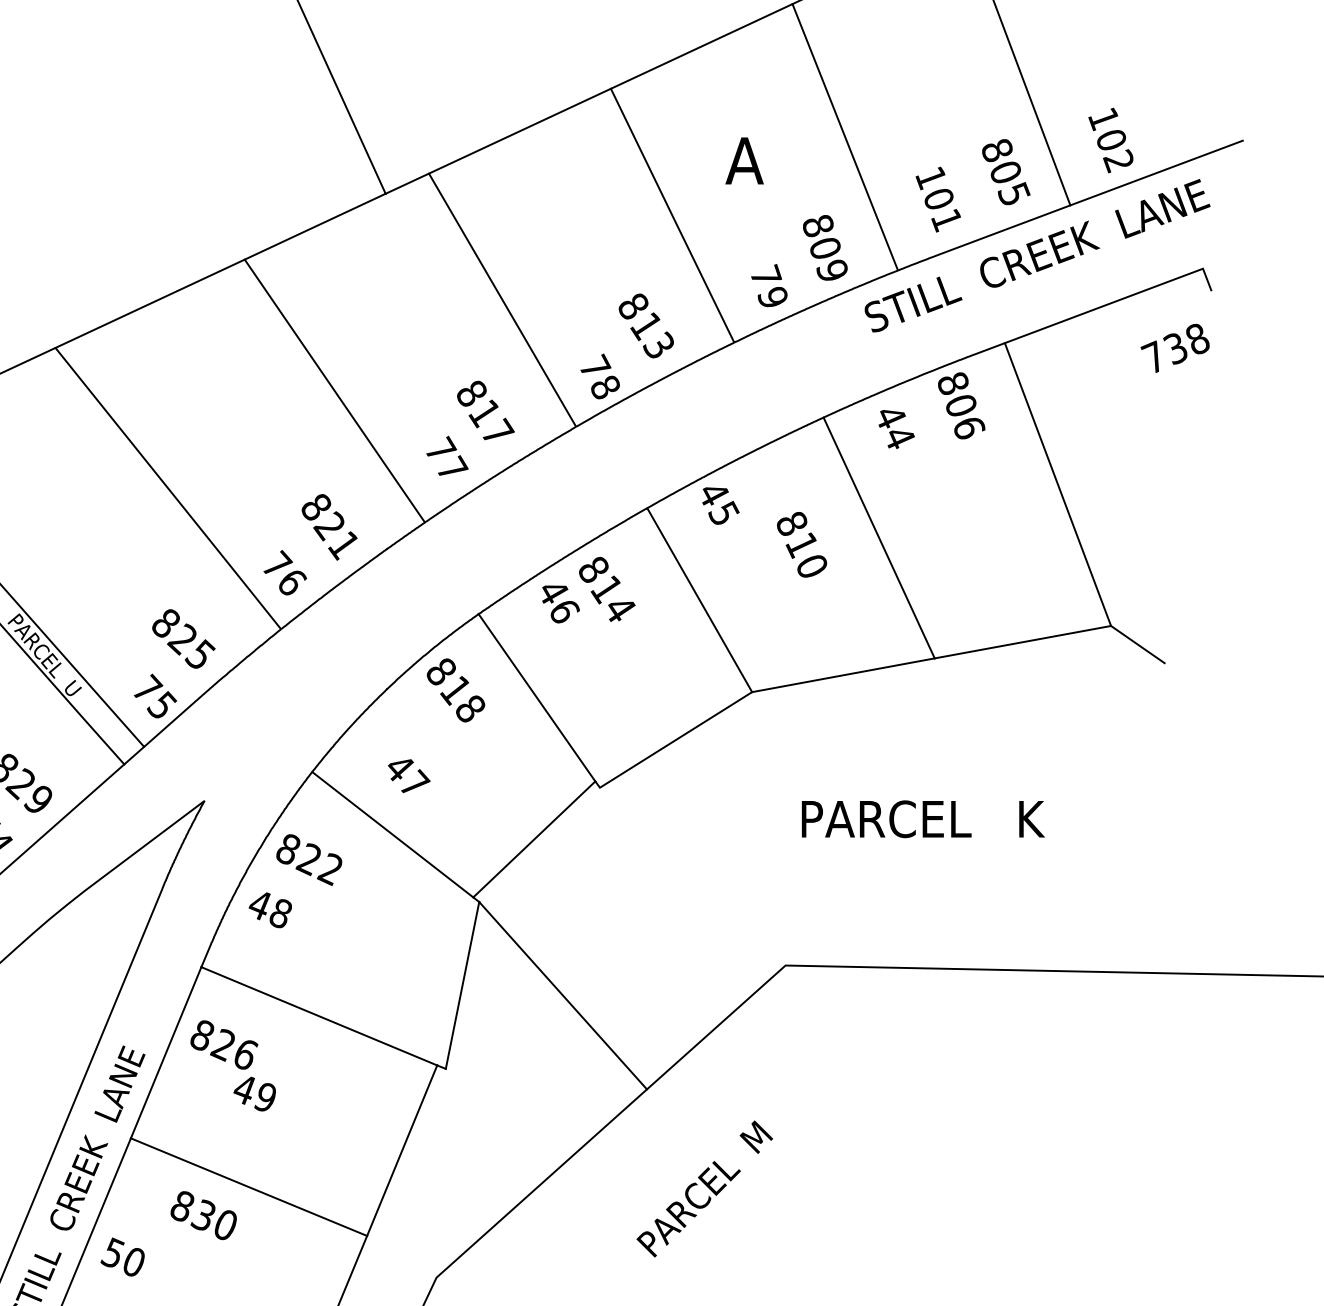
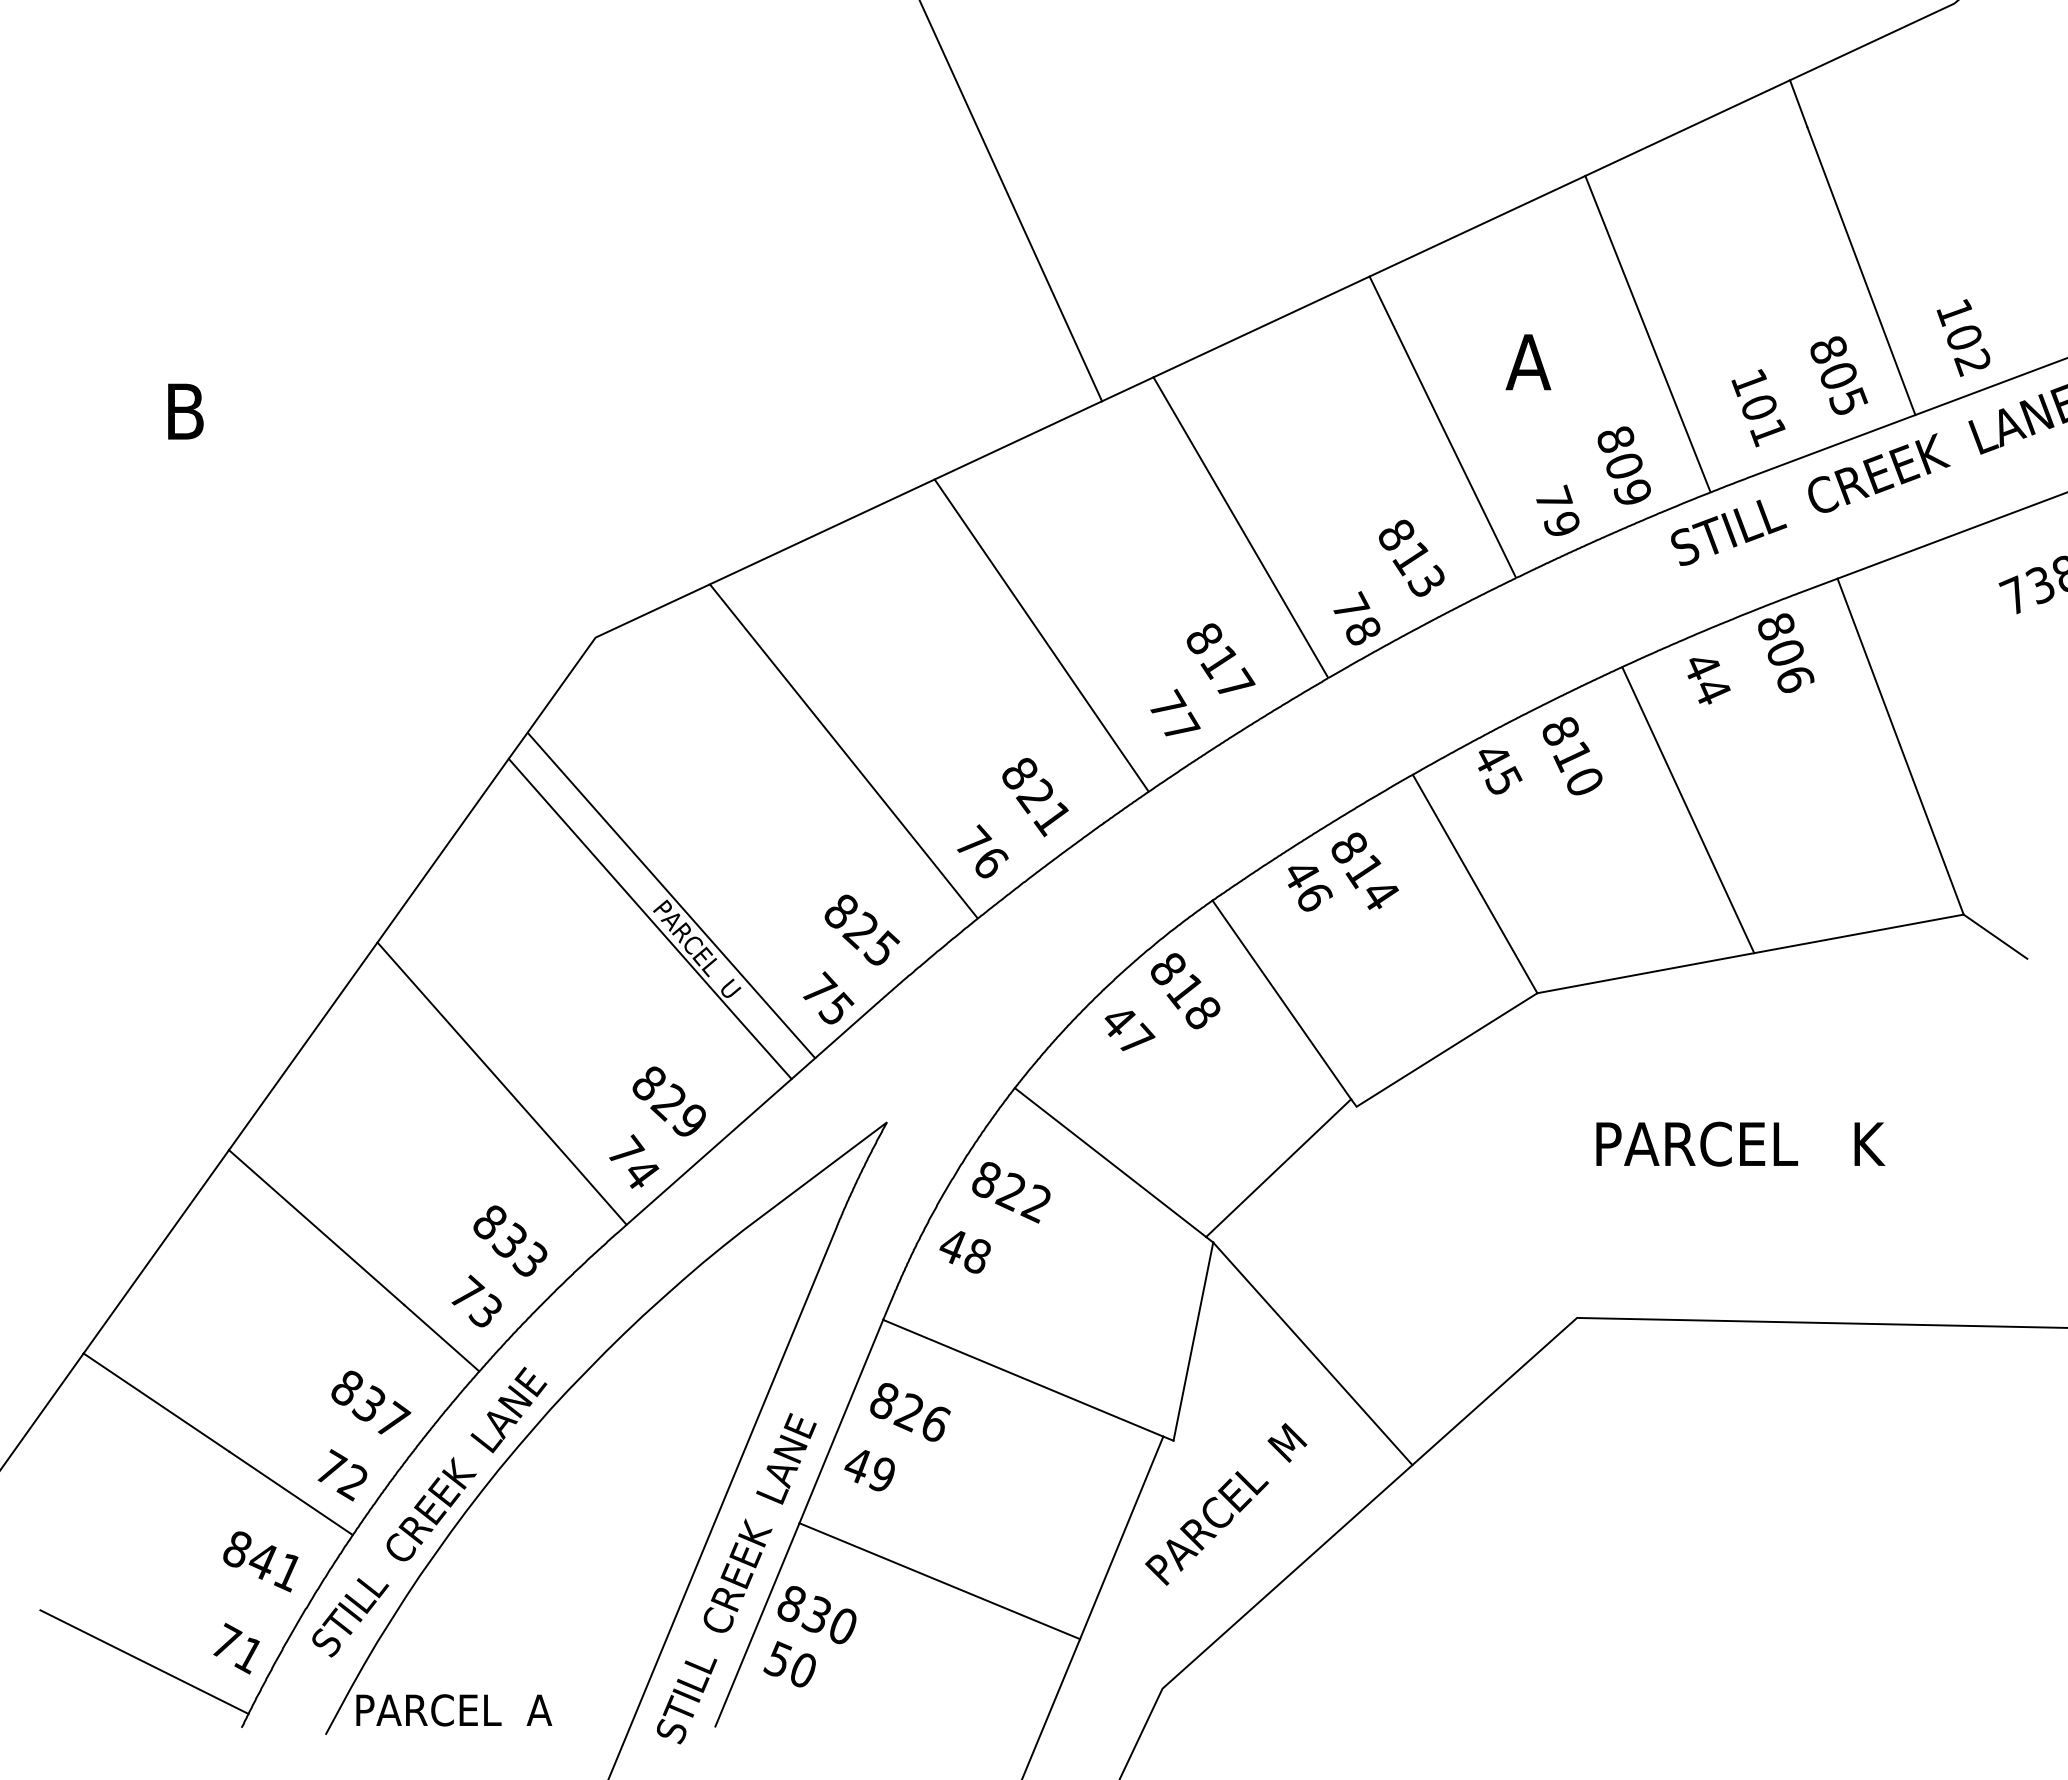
text: (801, 545) -> (1572, 756), moved
text: (408, 776) -> (1129, 1031), moved
text: (254, 1093) -> (869, 1470), moved
text: (705, 1189) -> (1226, 1504), moved
text: (203, 1216) -> (816, 1615), moved

